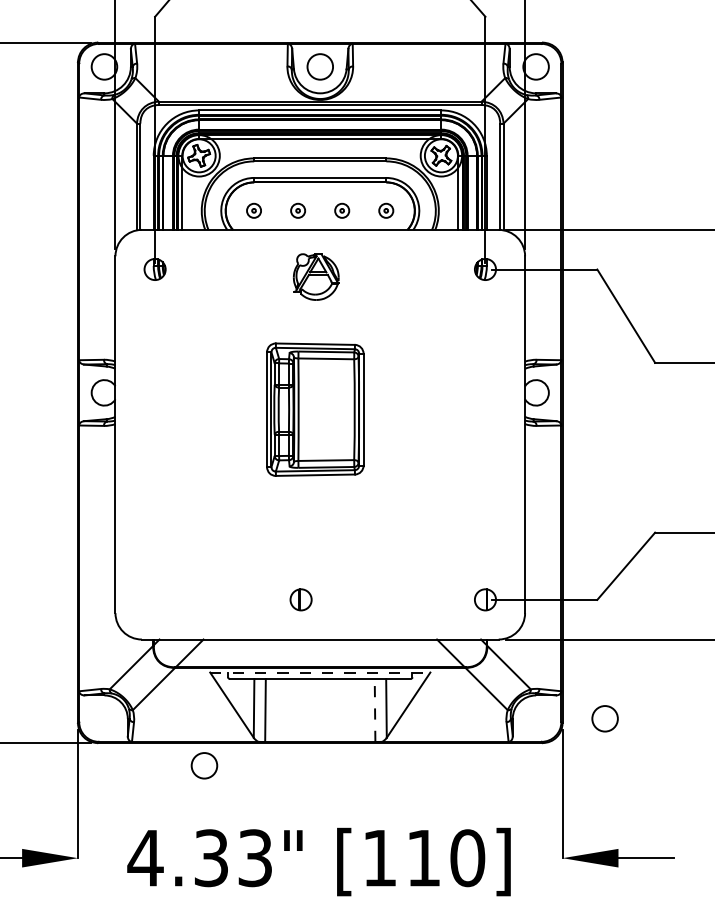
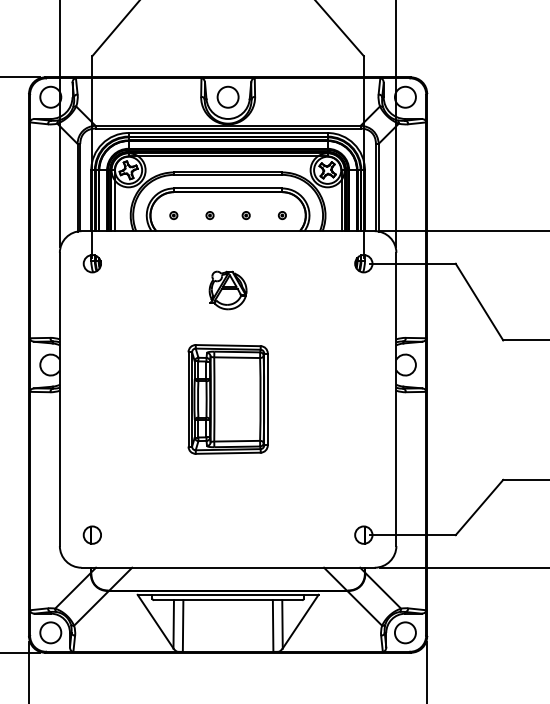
part: (254, 210) -> (174, 215), size x0.62
part: (298, 210) -> (210, 215), size x0.62
part: (342, 210) -> (246, 215), size x0.62
part: (386, 210) -> (282, 215), size x0.62
part: (316, 276) -> (228, 290), moved
part: (315, 409) -> (228, 399), moved
part: (300, 599) -> (91, 534), moved
line: (320, 672) -> (228, 594), dashed -> solid
line: (375, 710) -> (273, 626), dashed -> solid
circle: (604, 718) -> (404, 632), moved
circle: (204, 765) -> (50, 632), moved

